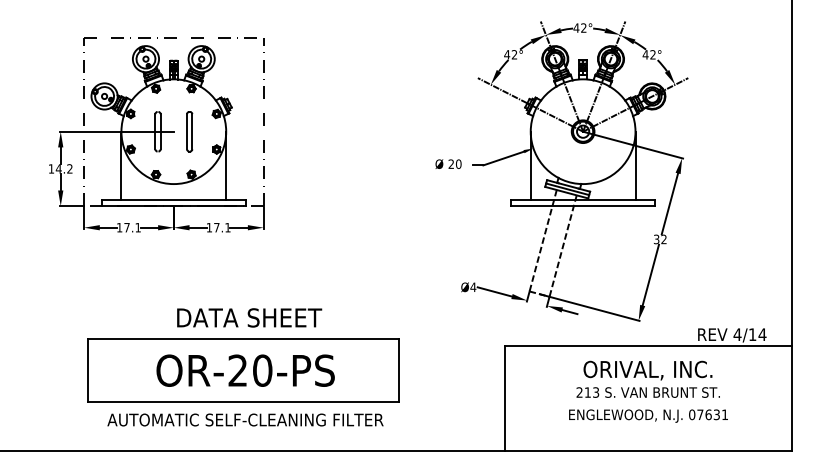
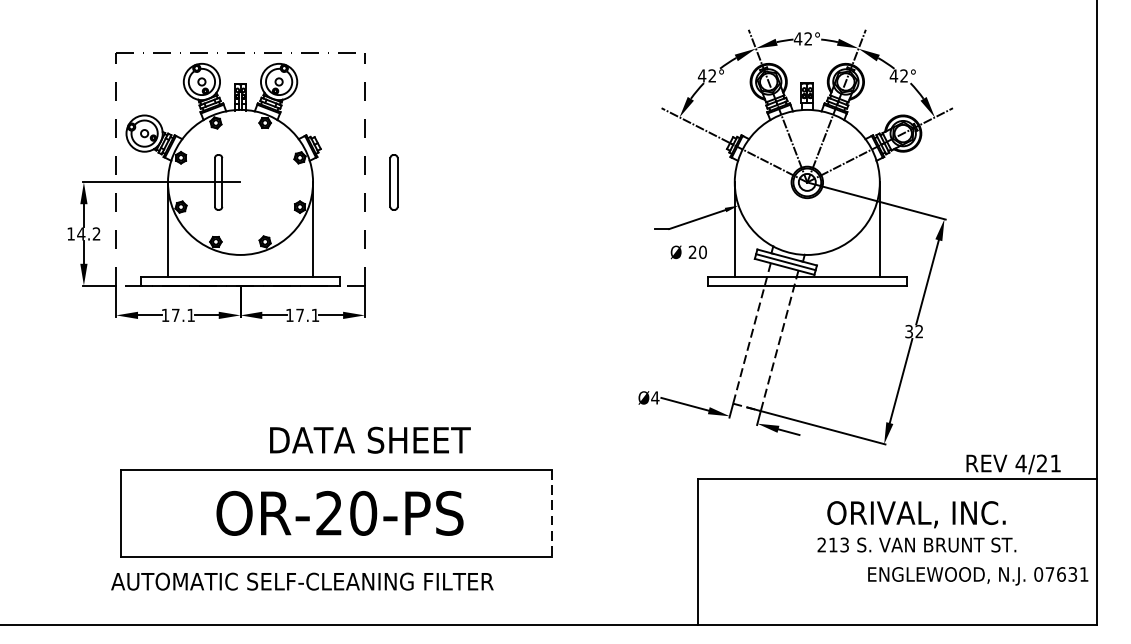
part: (189, 131) -> (393, 182), moved
text: (448, 163) -> (688, 251), moved
text: (249, 317) -> (370, 439), moved
text: (757, 334) -> (1048, 463), 4/14 -> 4/21
line: (398, 371) -> (551, 514), solid -> dashed
text: (647, 378) -> (915, 525), moved
text: (648, 415) -> (978, 575), moved
text: (245, 419) -> (302, 580), moved

